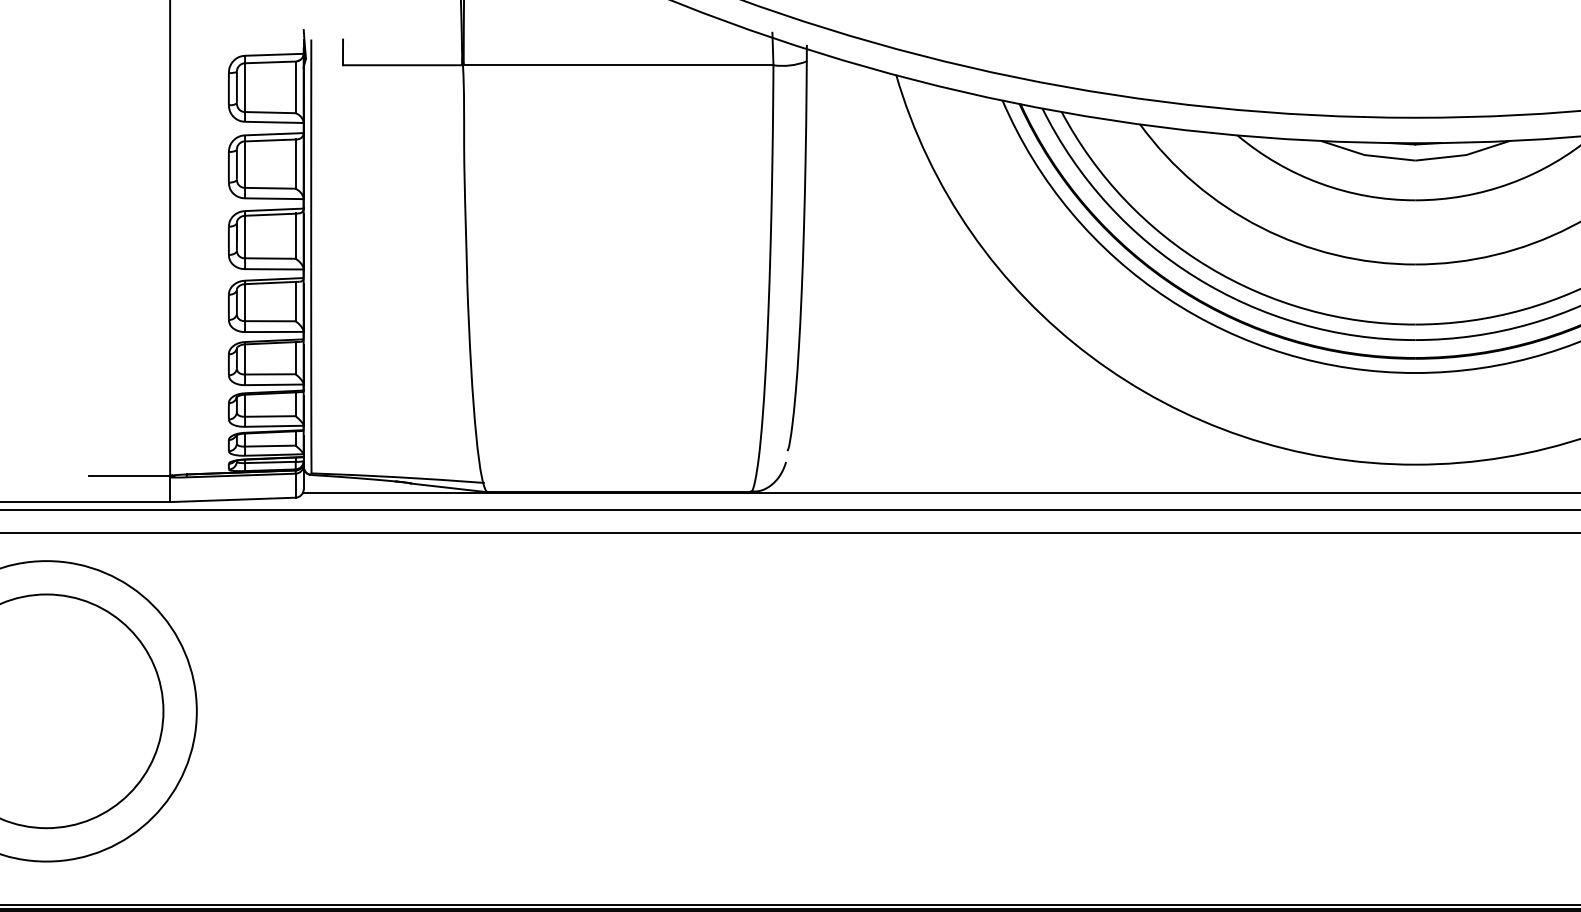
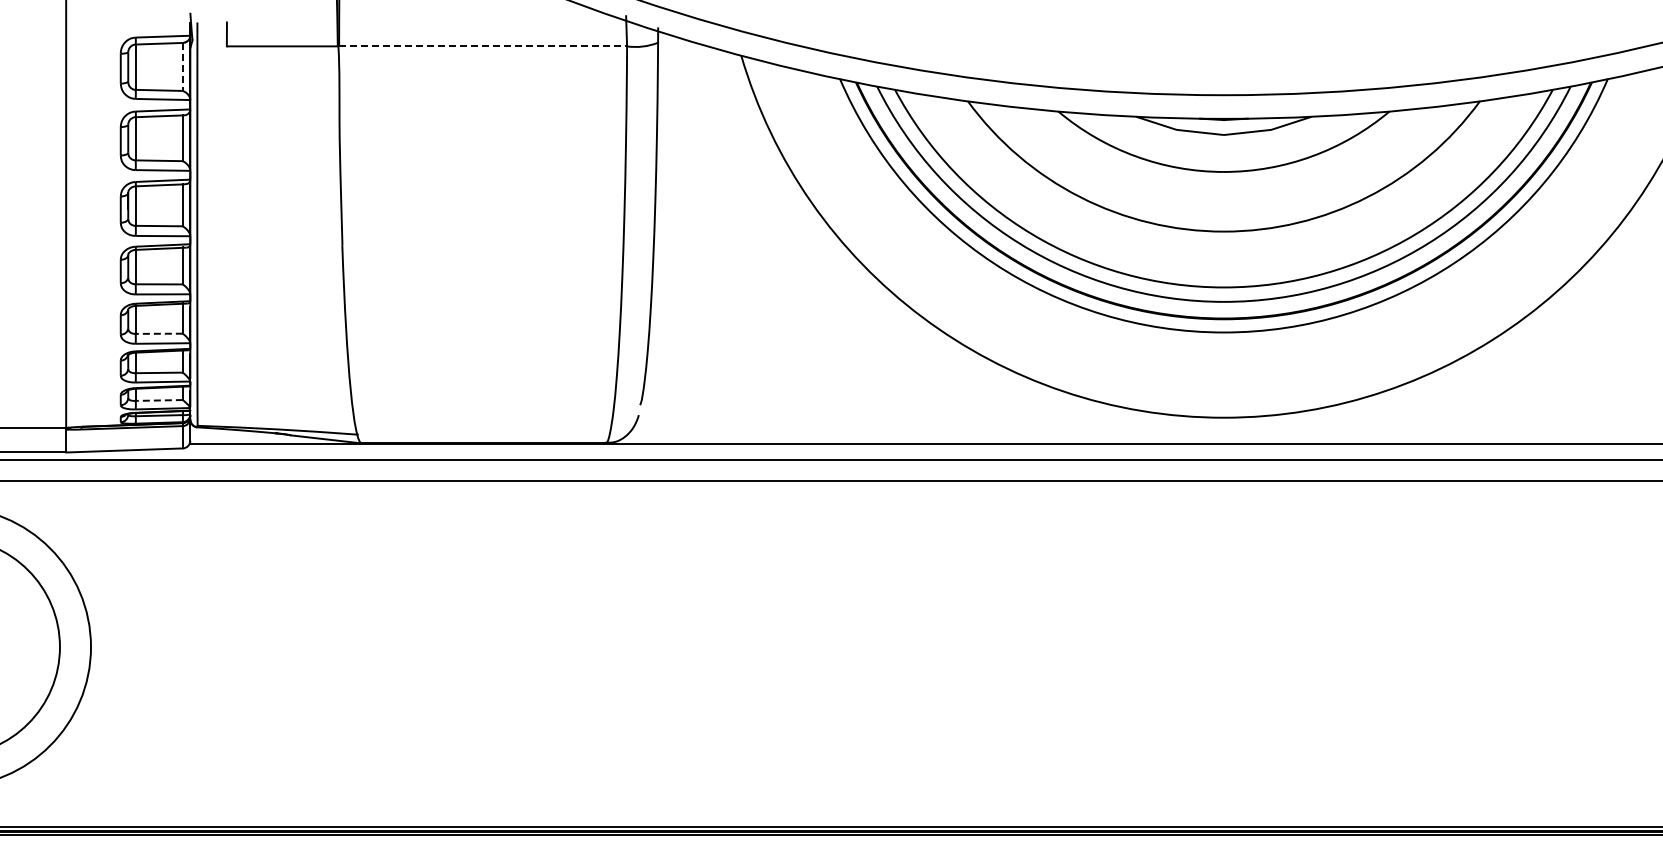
line: (619, 65) -> (483, 46), solid -> dashed
line: (295, 86) -> (182, 66), solid -> dashed
line: (270, 374) -> (159, 333), solid -> dashed
line: (270, 446) -> (159, 400), solid -> dashed

